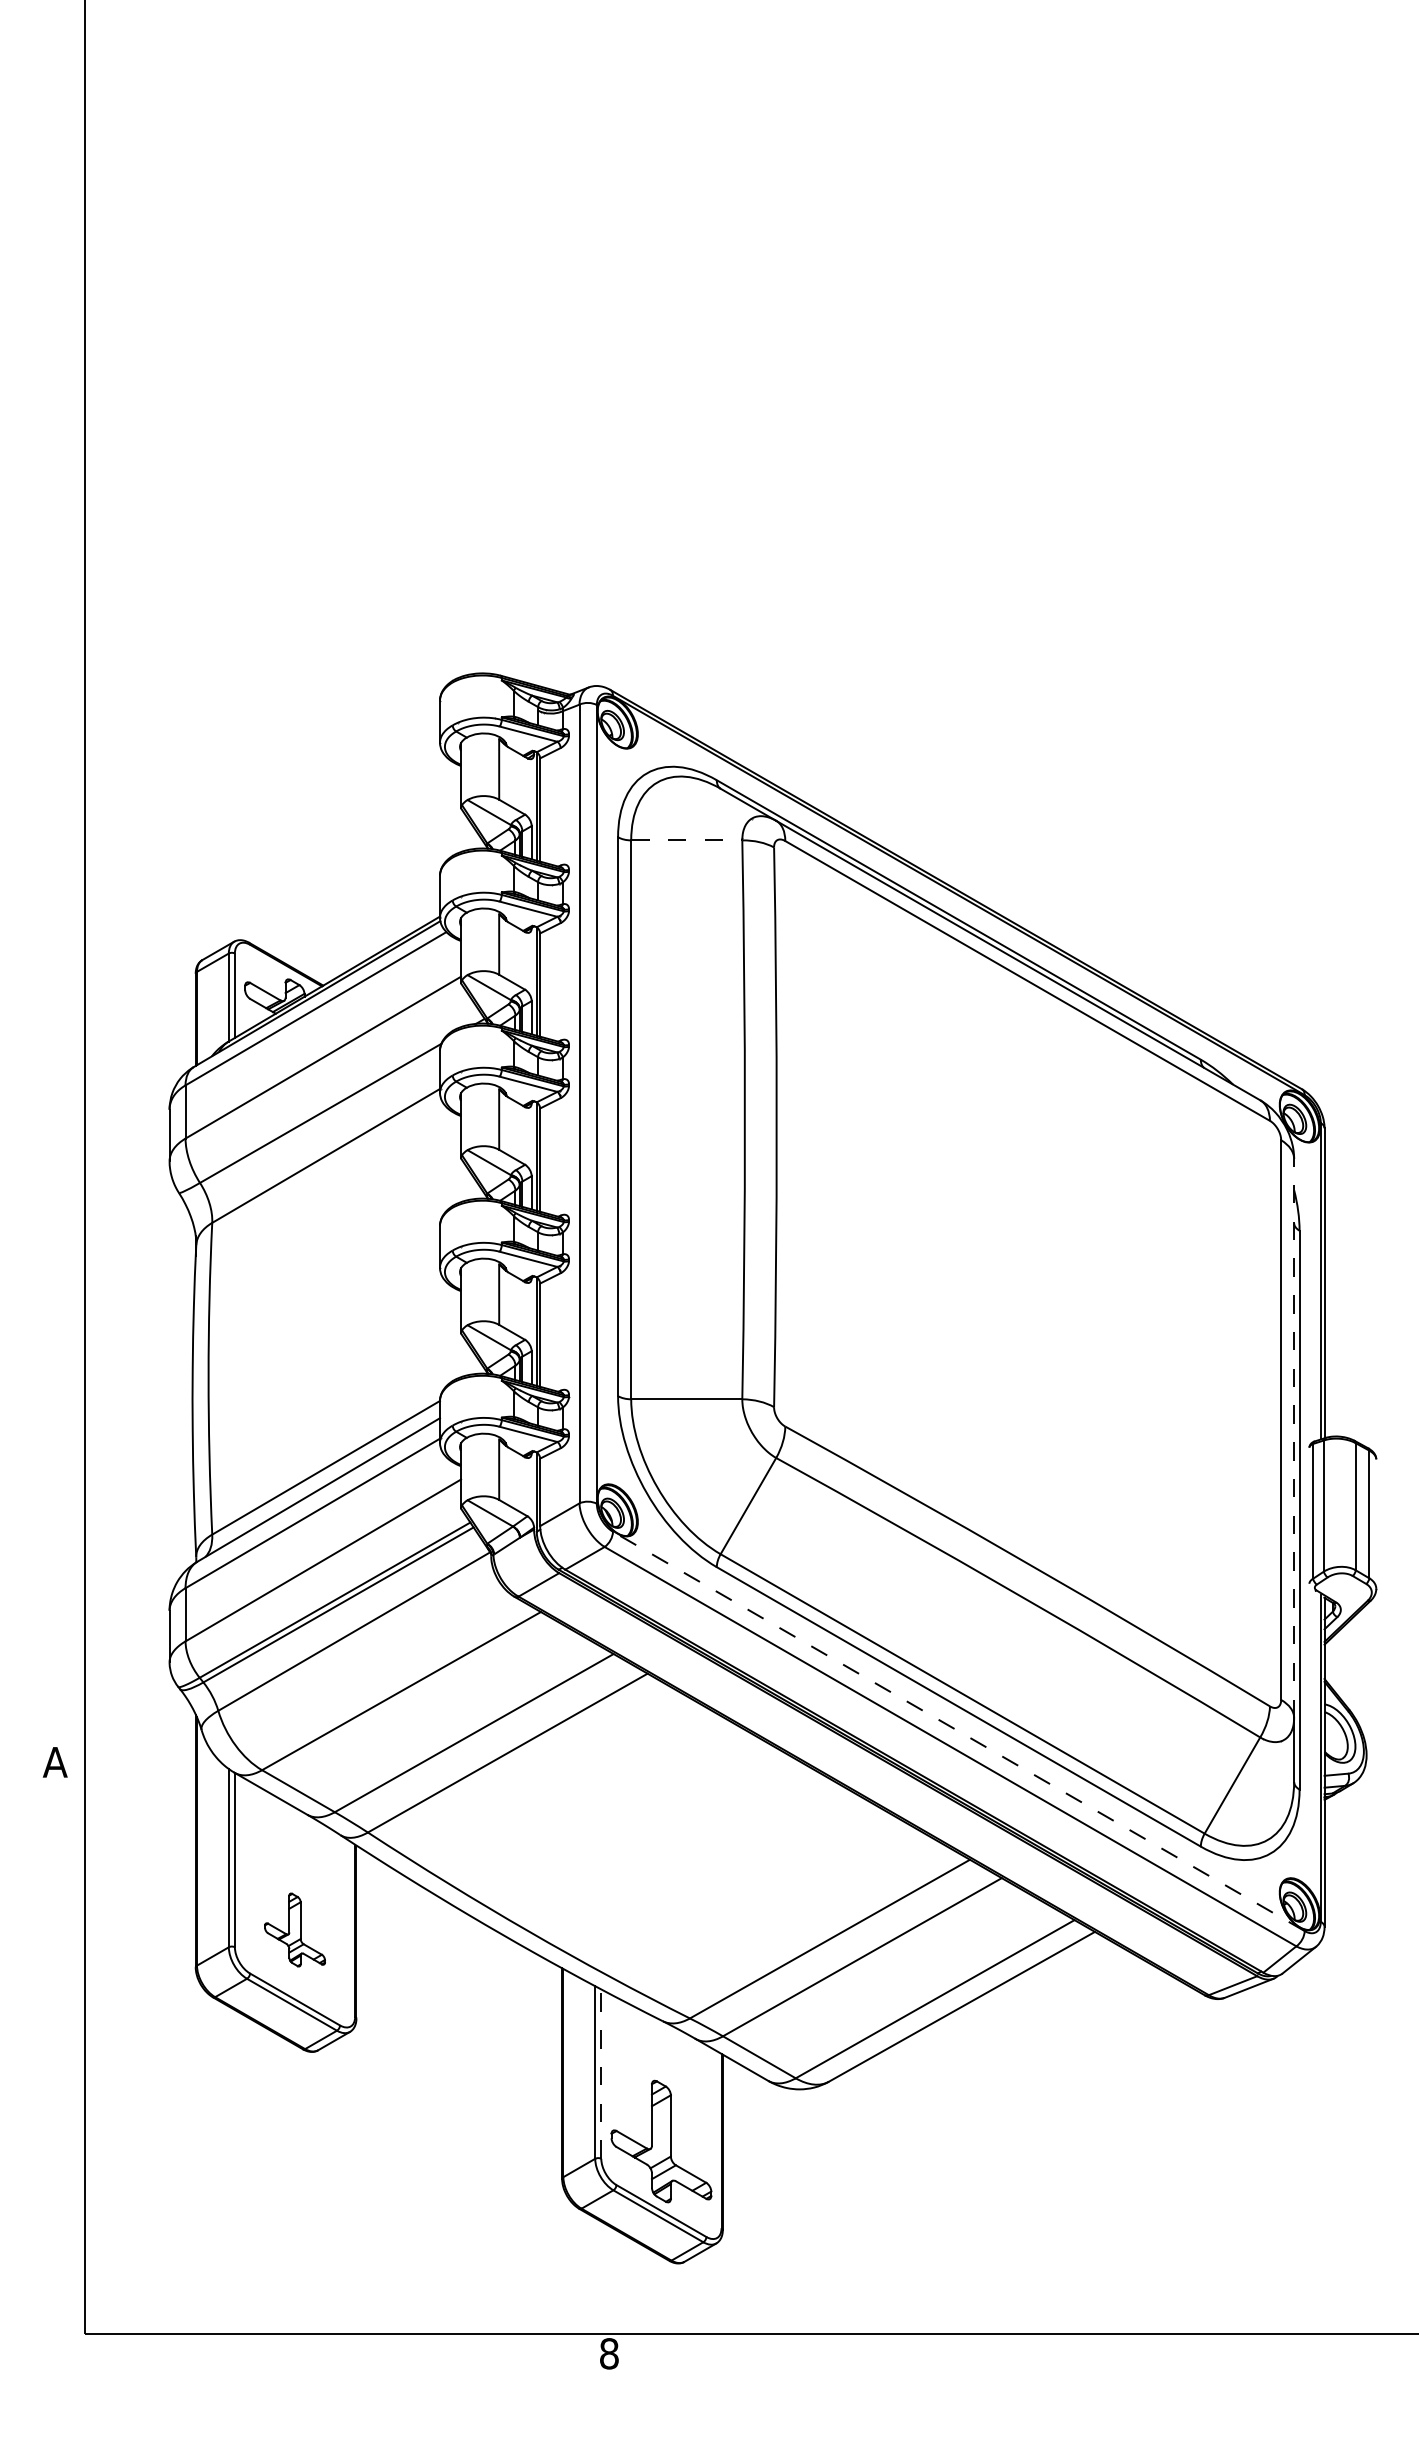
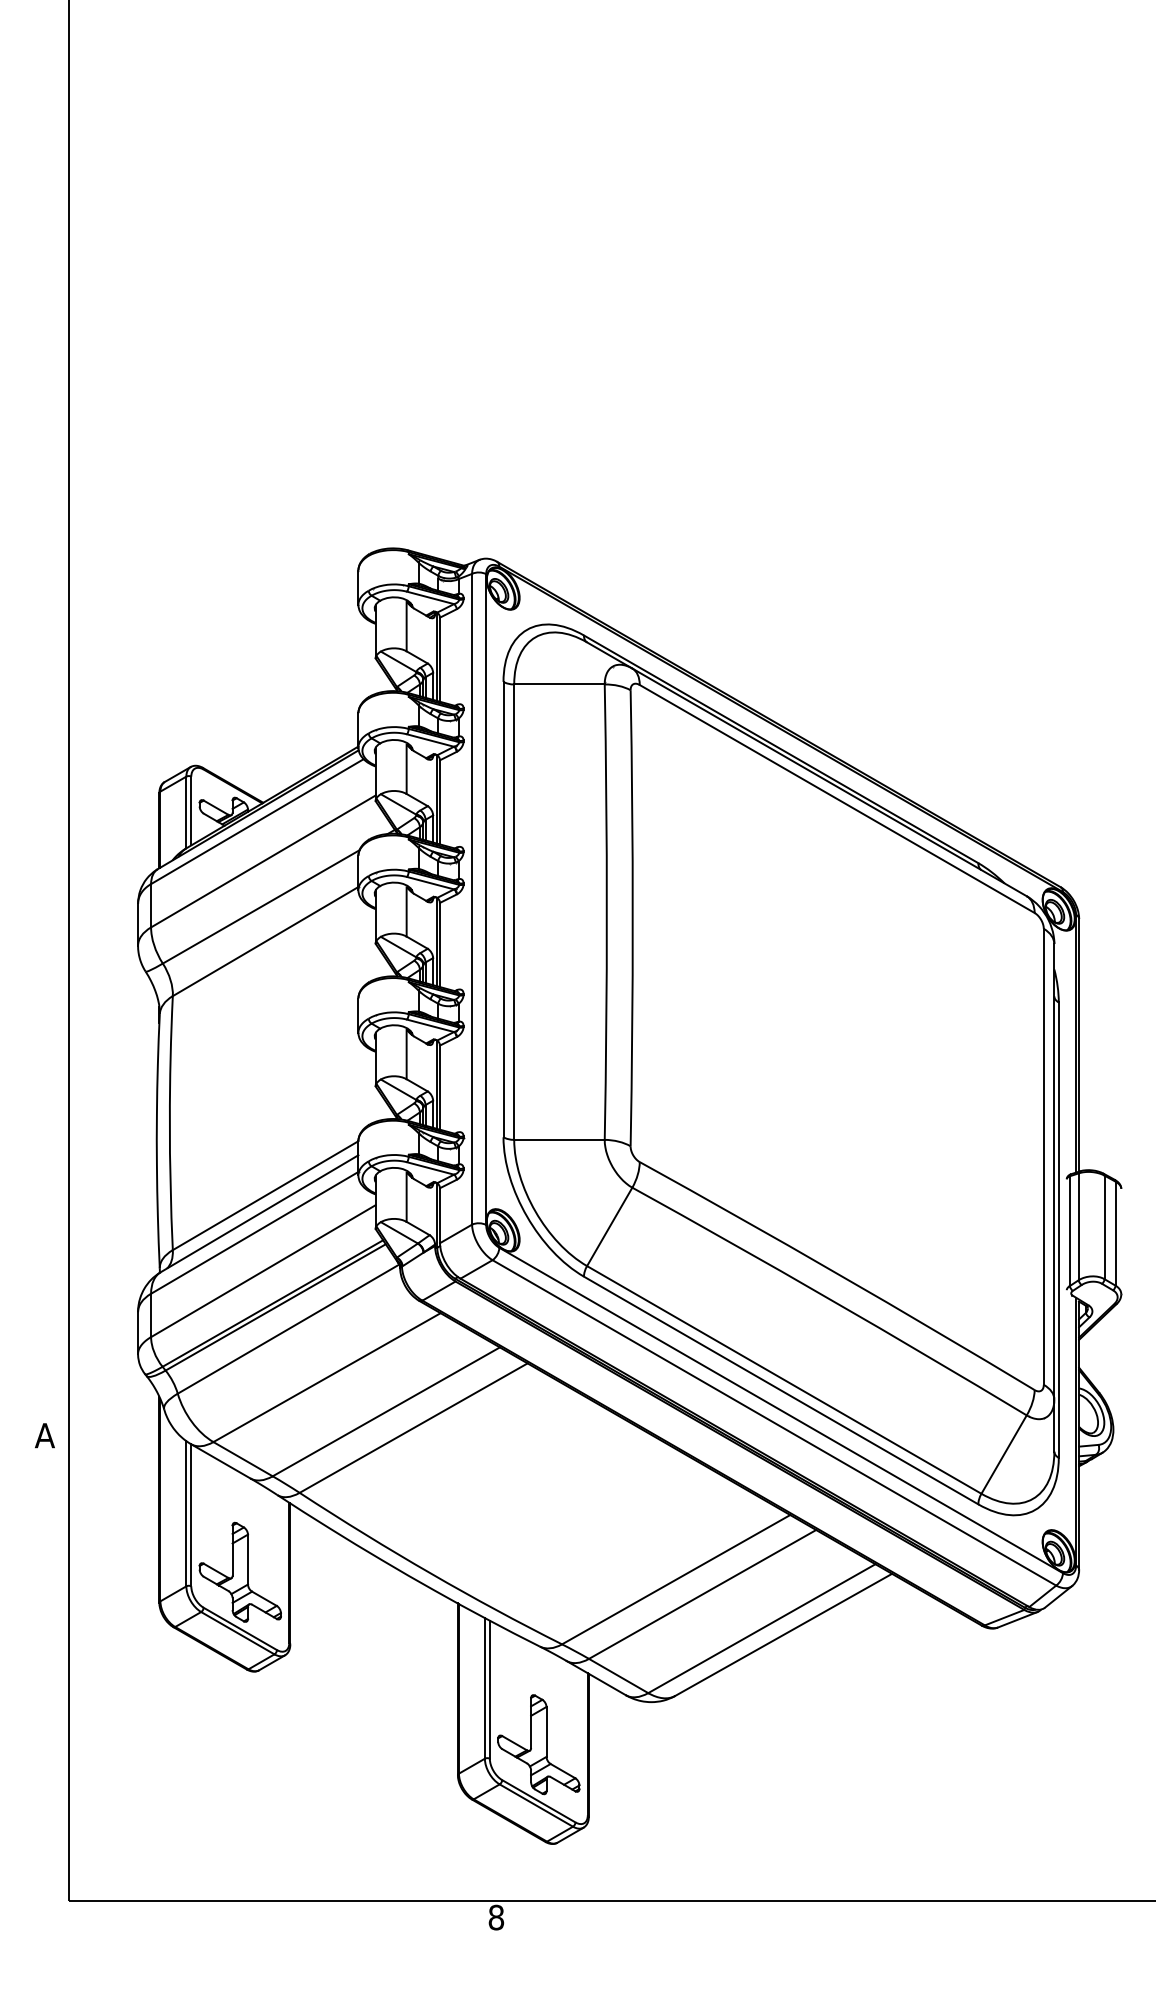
line: (686, 840) -> (559, 684), dashed -> solid
line: (1294, 1437) -> (1054, 1170), dashed -> solid
line: (958, 1731) -> (780, 1410), dashed -> solid
part: (294, 1929) -> (239, 1571), size x1.67
line: (601, 2074) -> (490, 1690), dashed -> solid

